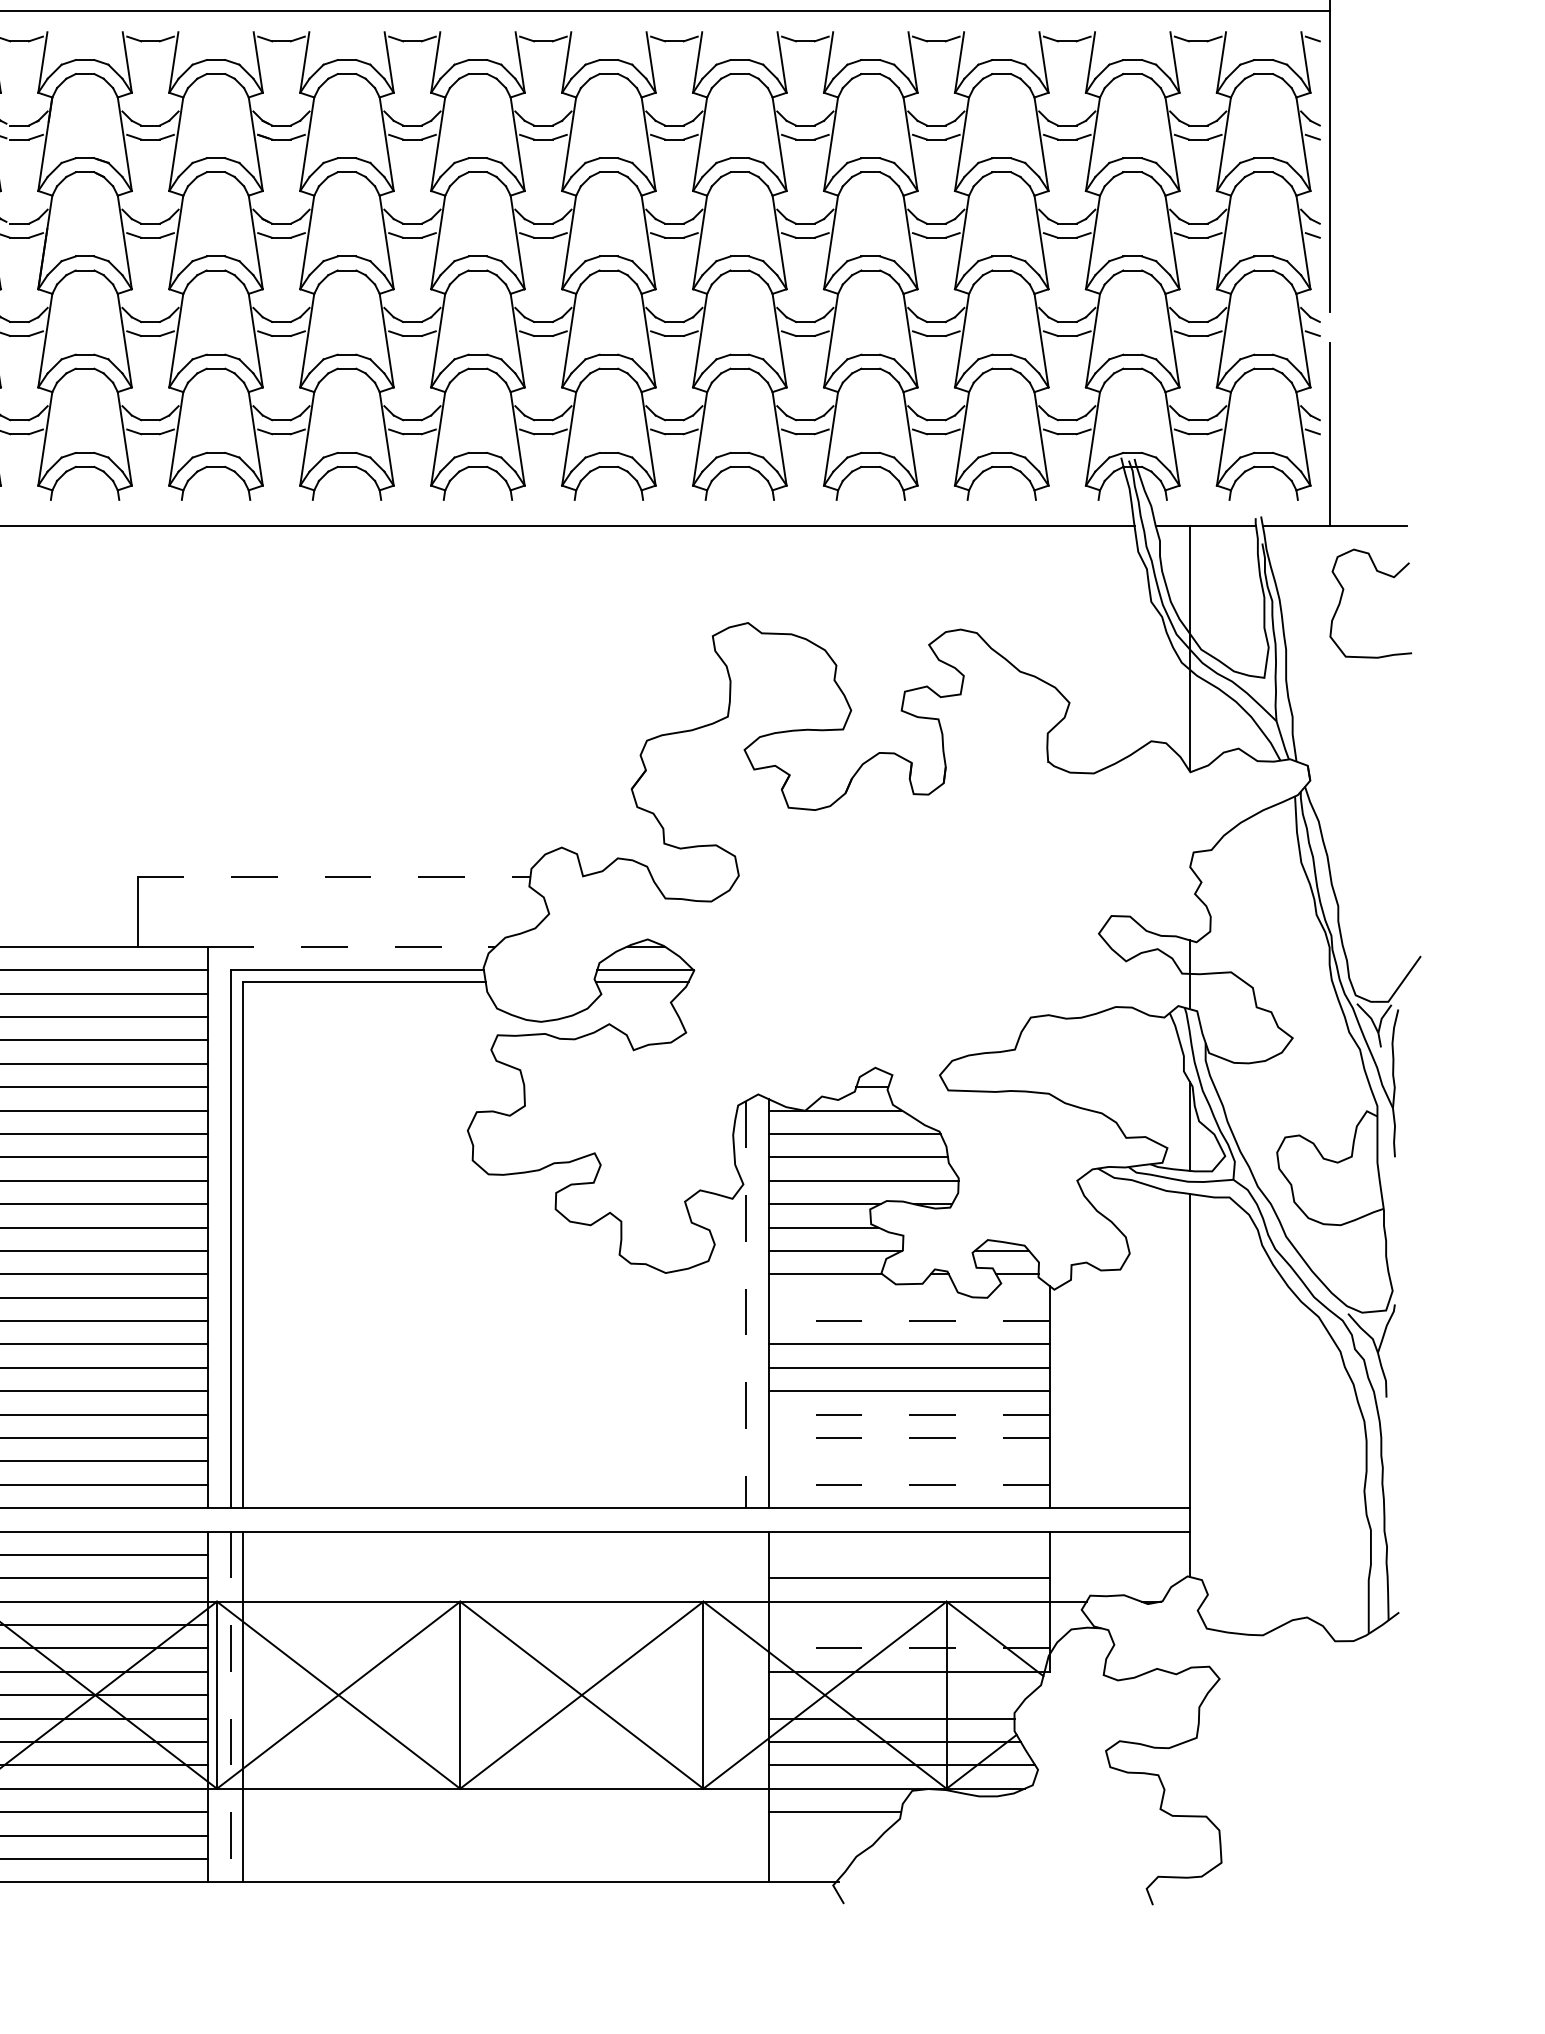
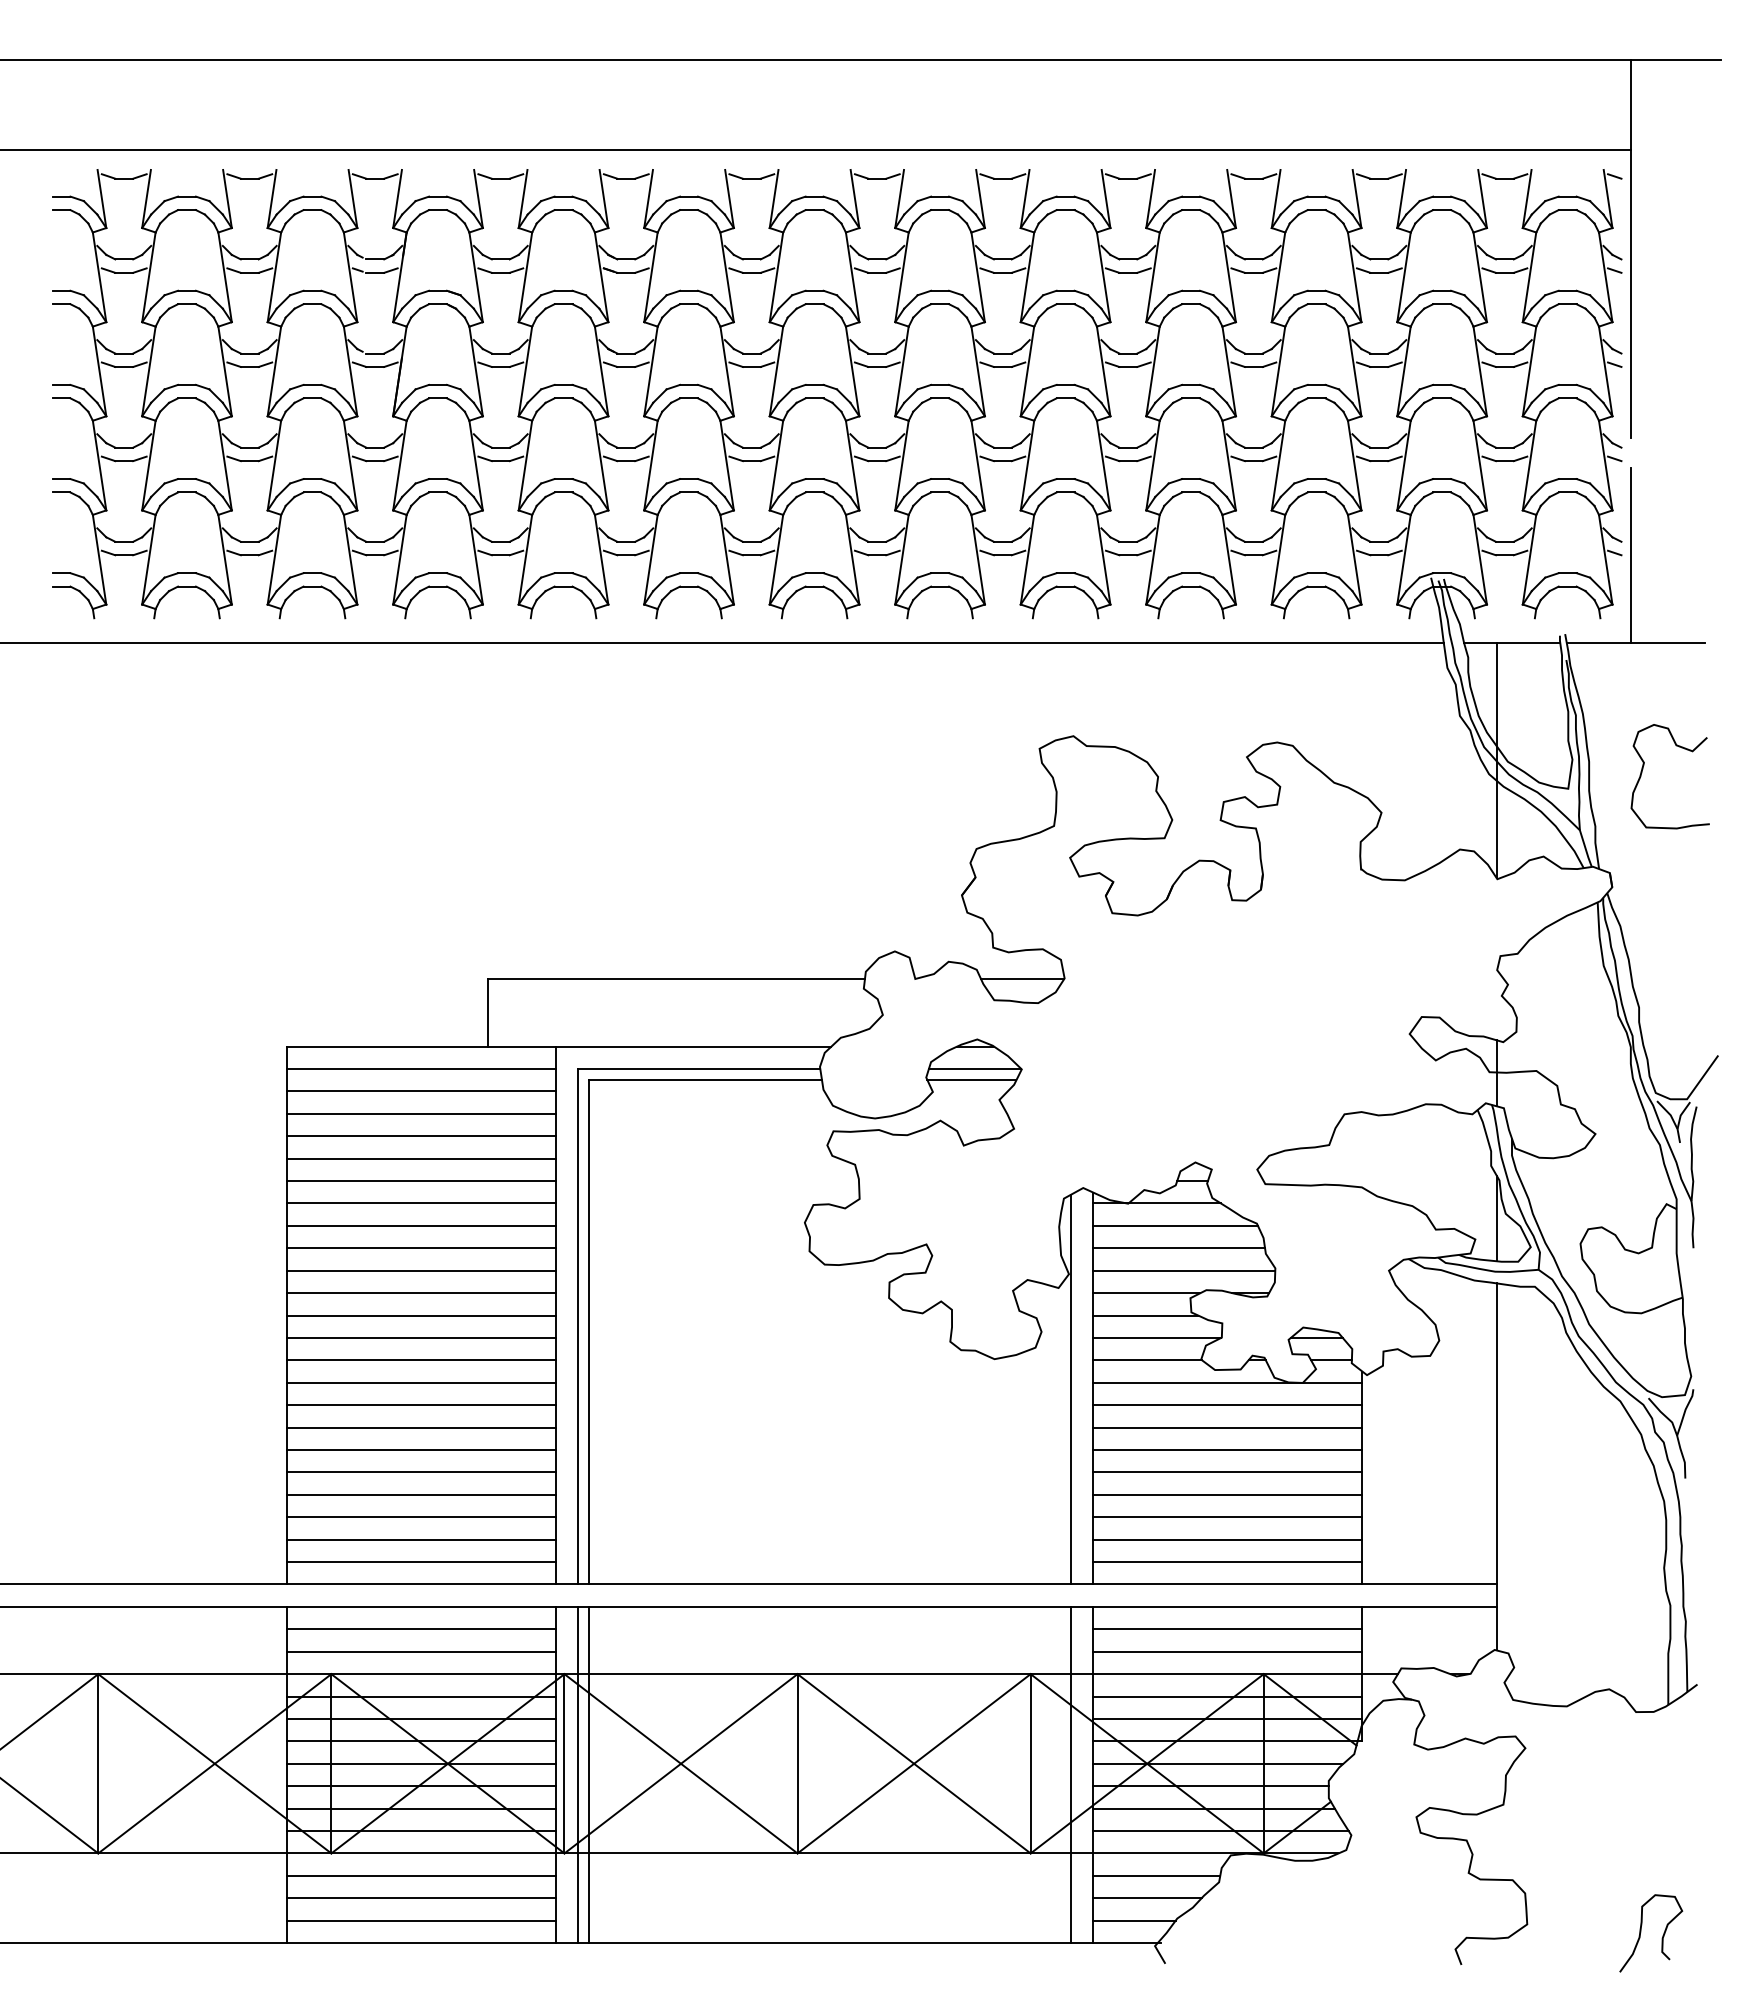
curve: (1342, 596) -> (1643, 769), moved
line: (334, 876) -> (677, 979), dashed -> solid
line: (694, 876) -> (1022, 979), added
line: (351, 946) -> (693, 1046), dashed -> solid
line: (908, 1297) -> (1227, 1382), added
line: (746, 1304) -> (1071, 1389), dashed -> solid
line: (908, 1321) -> (1227, 1405), dashed -> solid
line: (908, 1414) -> (1227, 1494), dashed -> solid
line: (908, 1438) -> (1227, 1517), dashed -> solid
line: (908, 1461) -> (1227, 1539), added
line: (908, 1485) -> (1227, 1562), dashed -> solid
line: (908, 1555) -> (1227, 1629), added
line: (908, 1624) -> (1227, 1696), added
line: (908, 1647) -> (1227, 1718), dashed -> solid
line: (899, 1694) -> (1218, 1763), added
line: (746, 1706) -> (1071, 1774), added
line: (230, 1707) -> (577, 1775), dashed -> solid
line: (825, 1835) -> (1147, 1898), added
line: (811, 1858) -> (1134, 1920), added
curve: (1340, 1871) -> (1641, 1932), added

